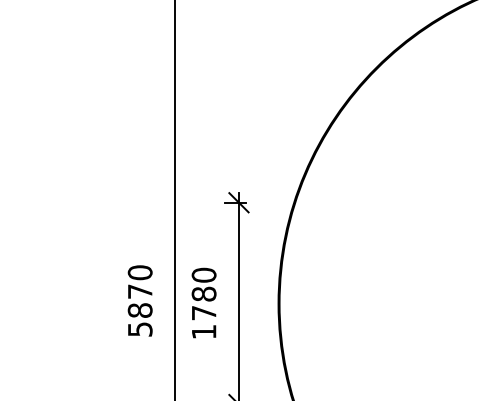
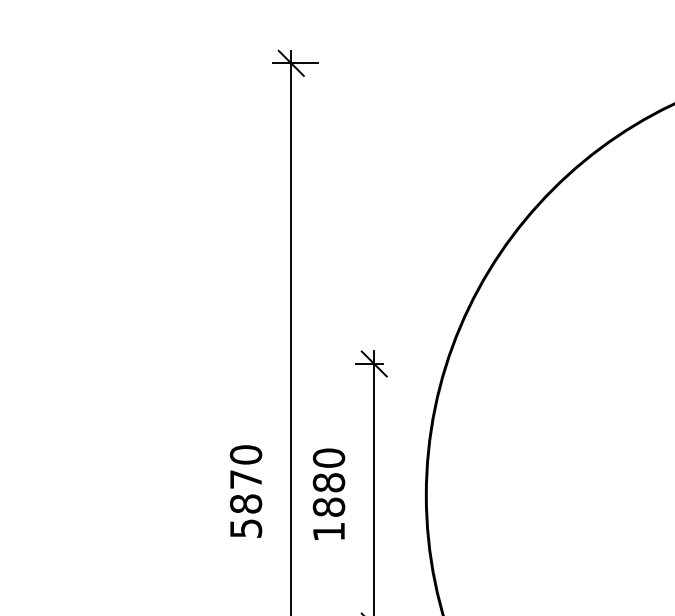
text: (203, 312) -> (328, 506), 1780 -> 1880

